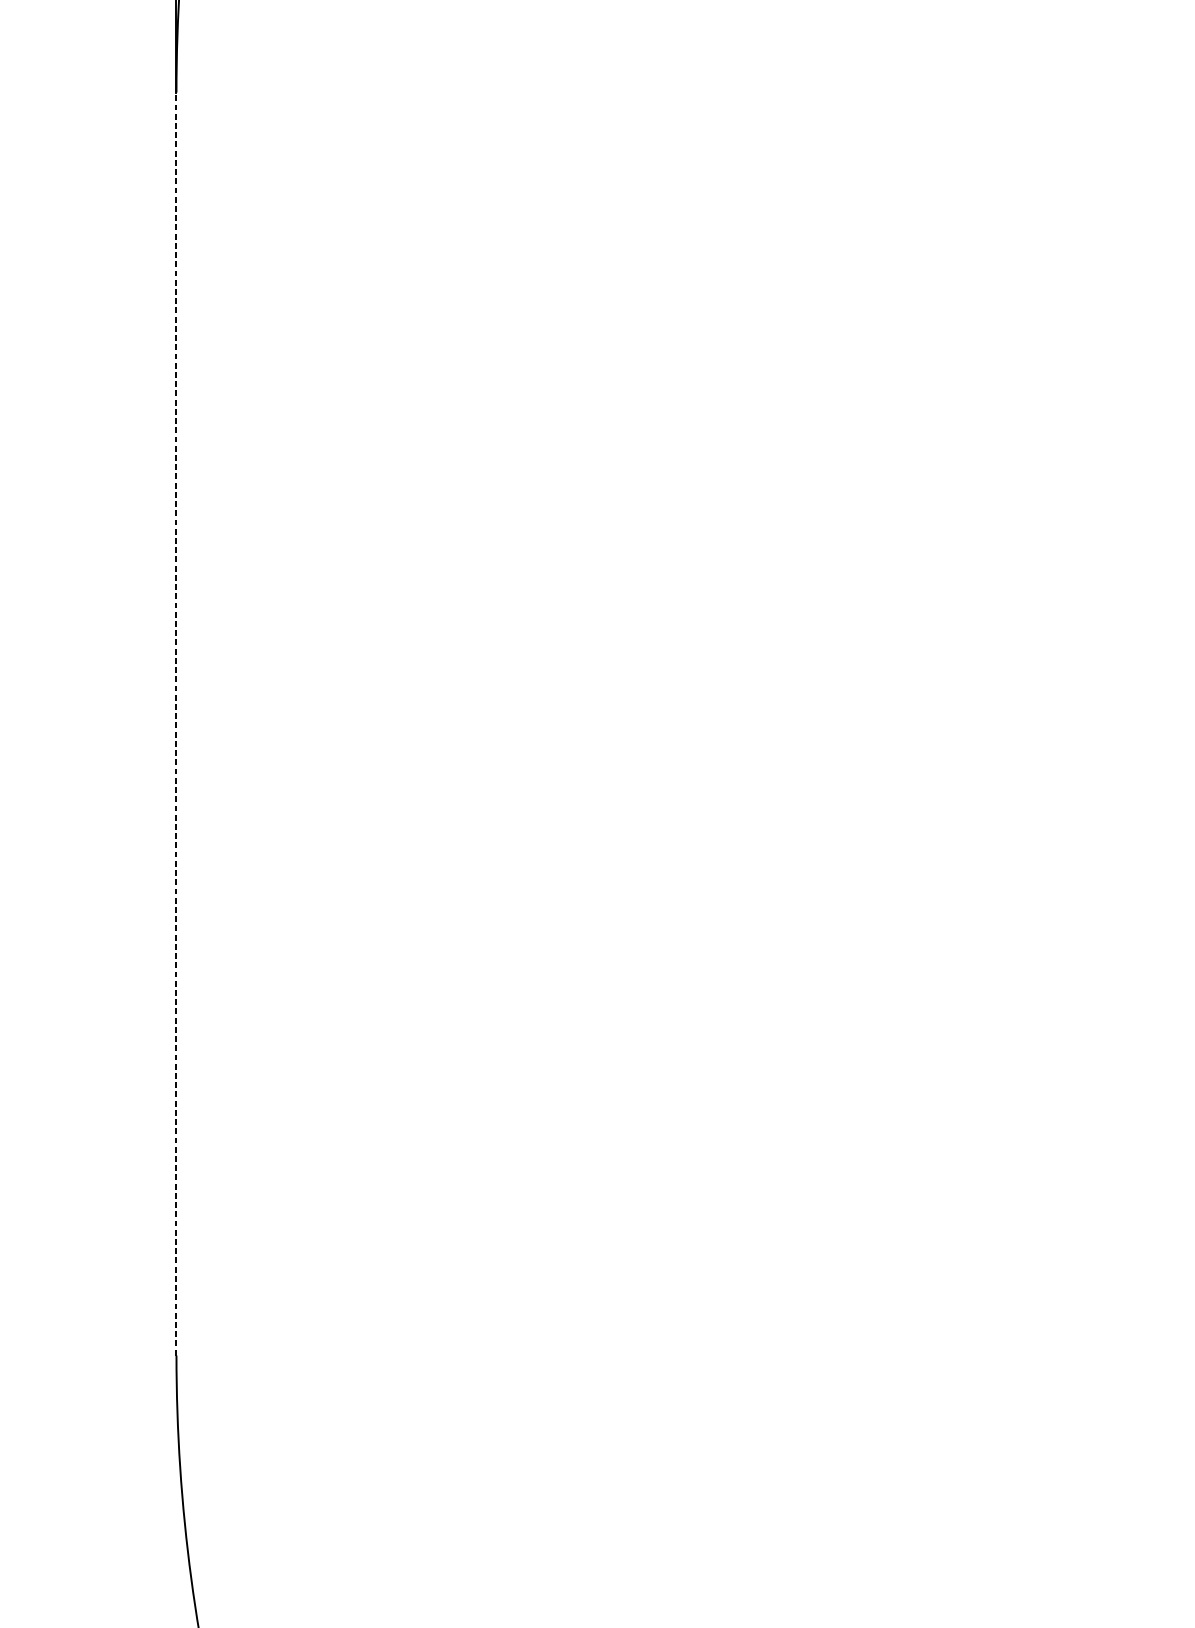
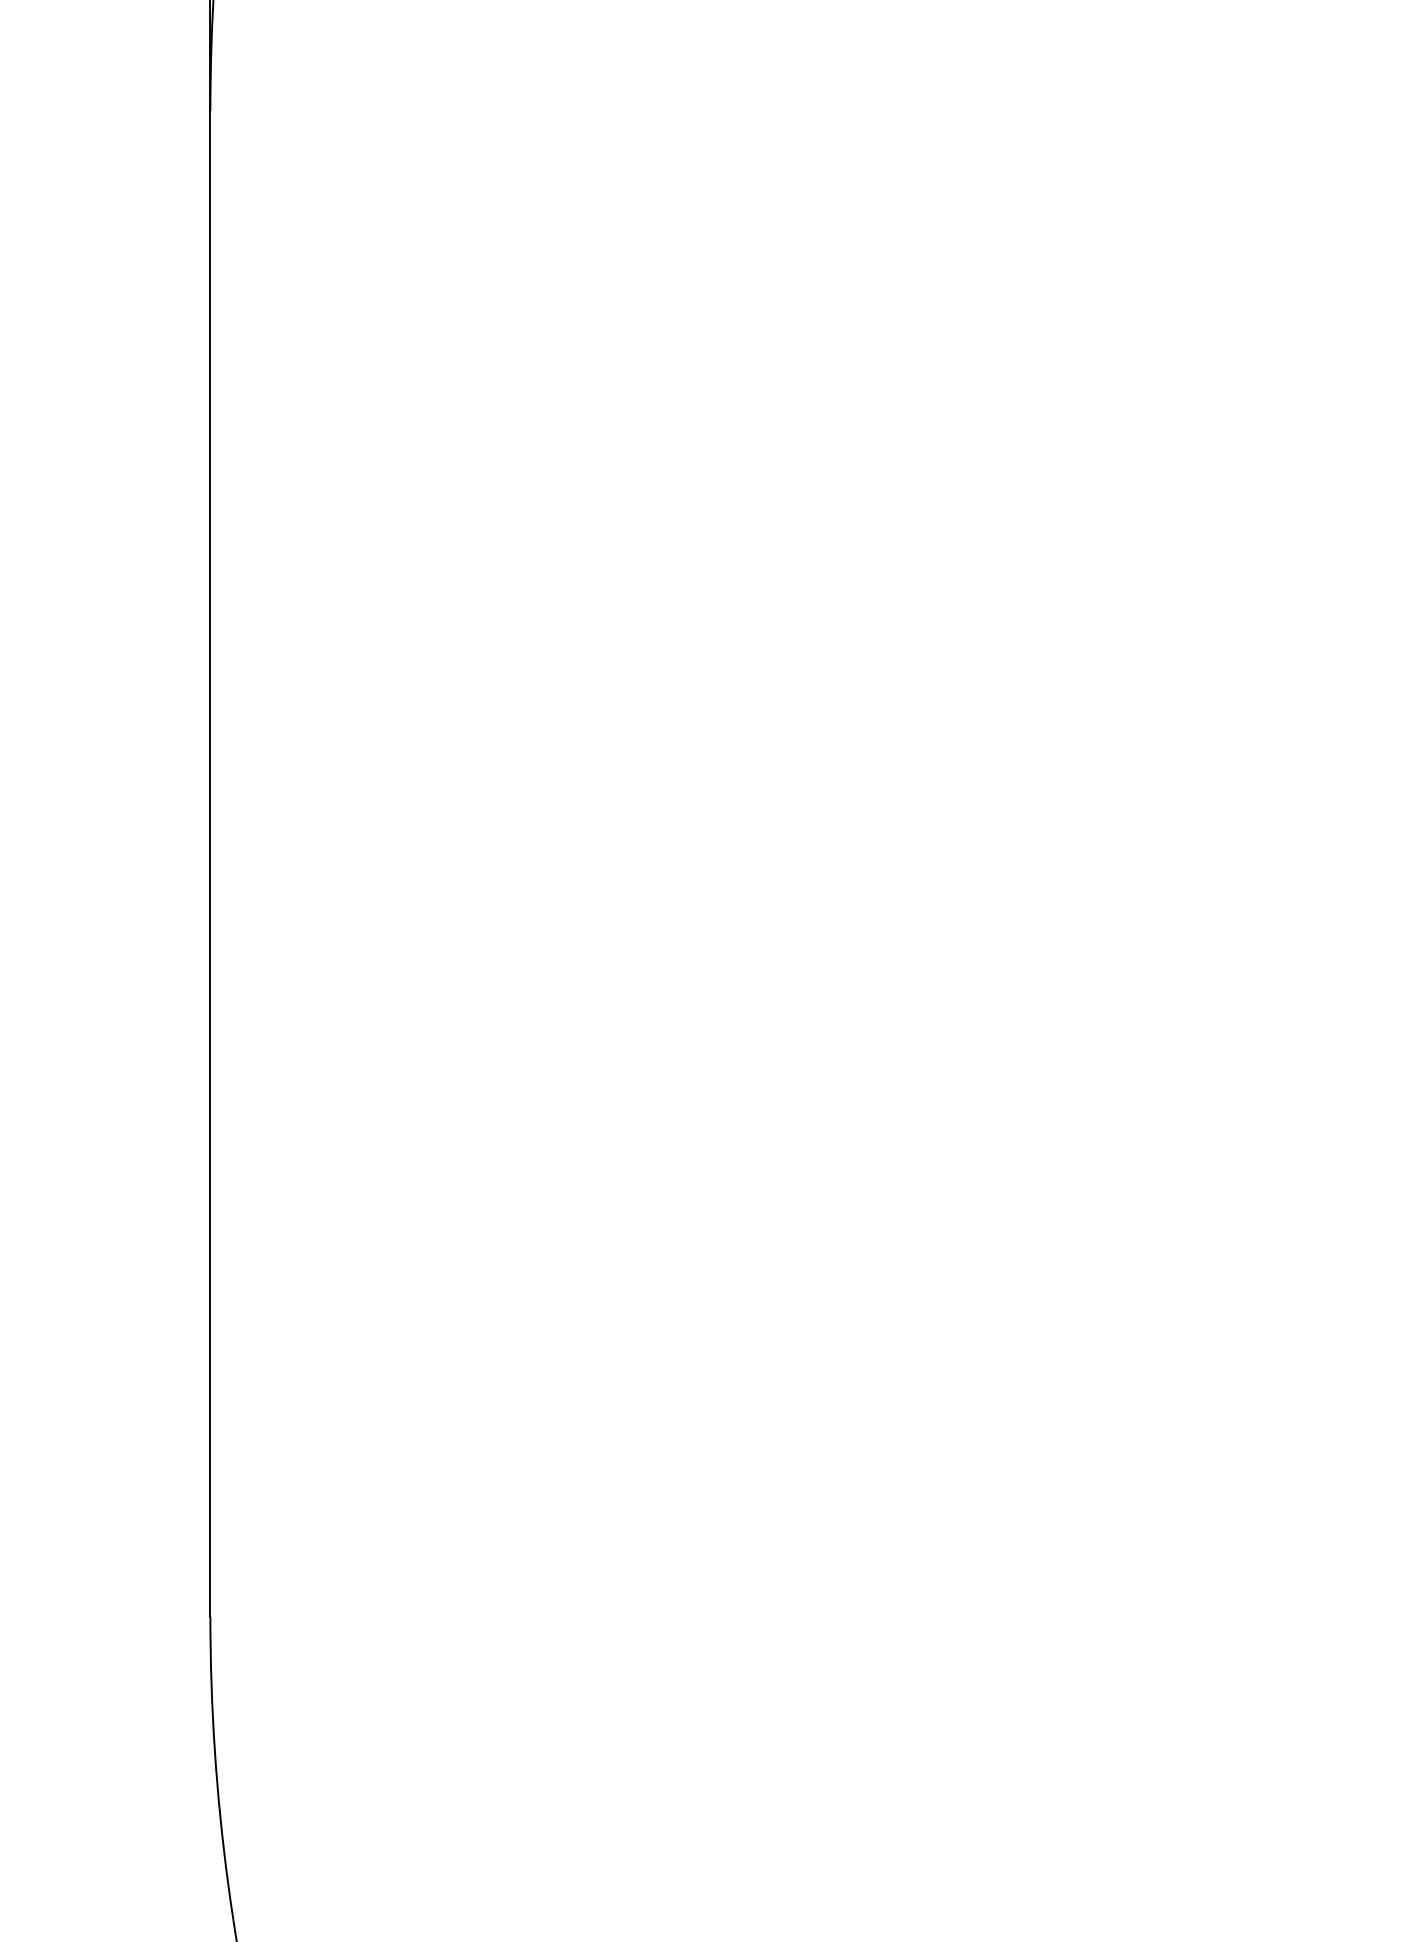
line: (176, 723) -> (210, 863), dashed -> solid

